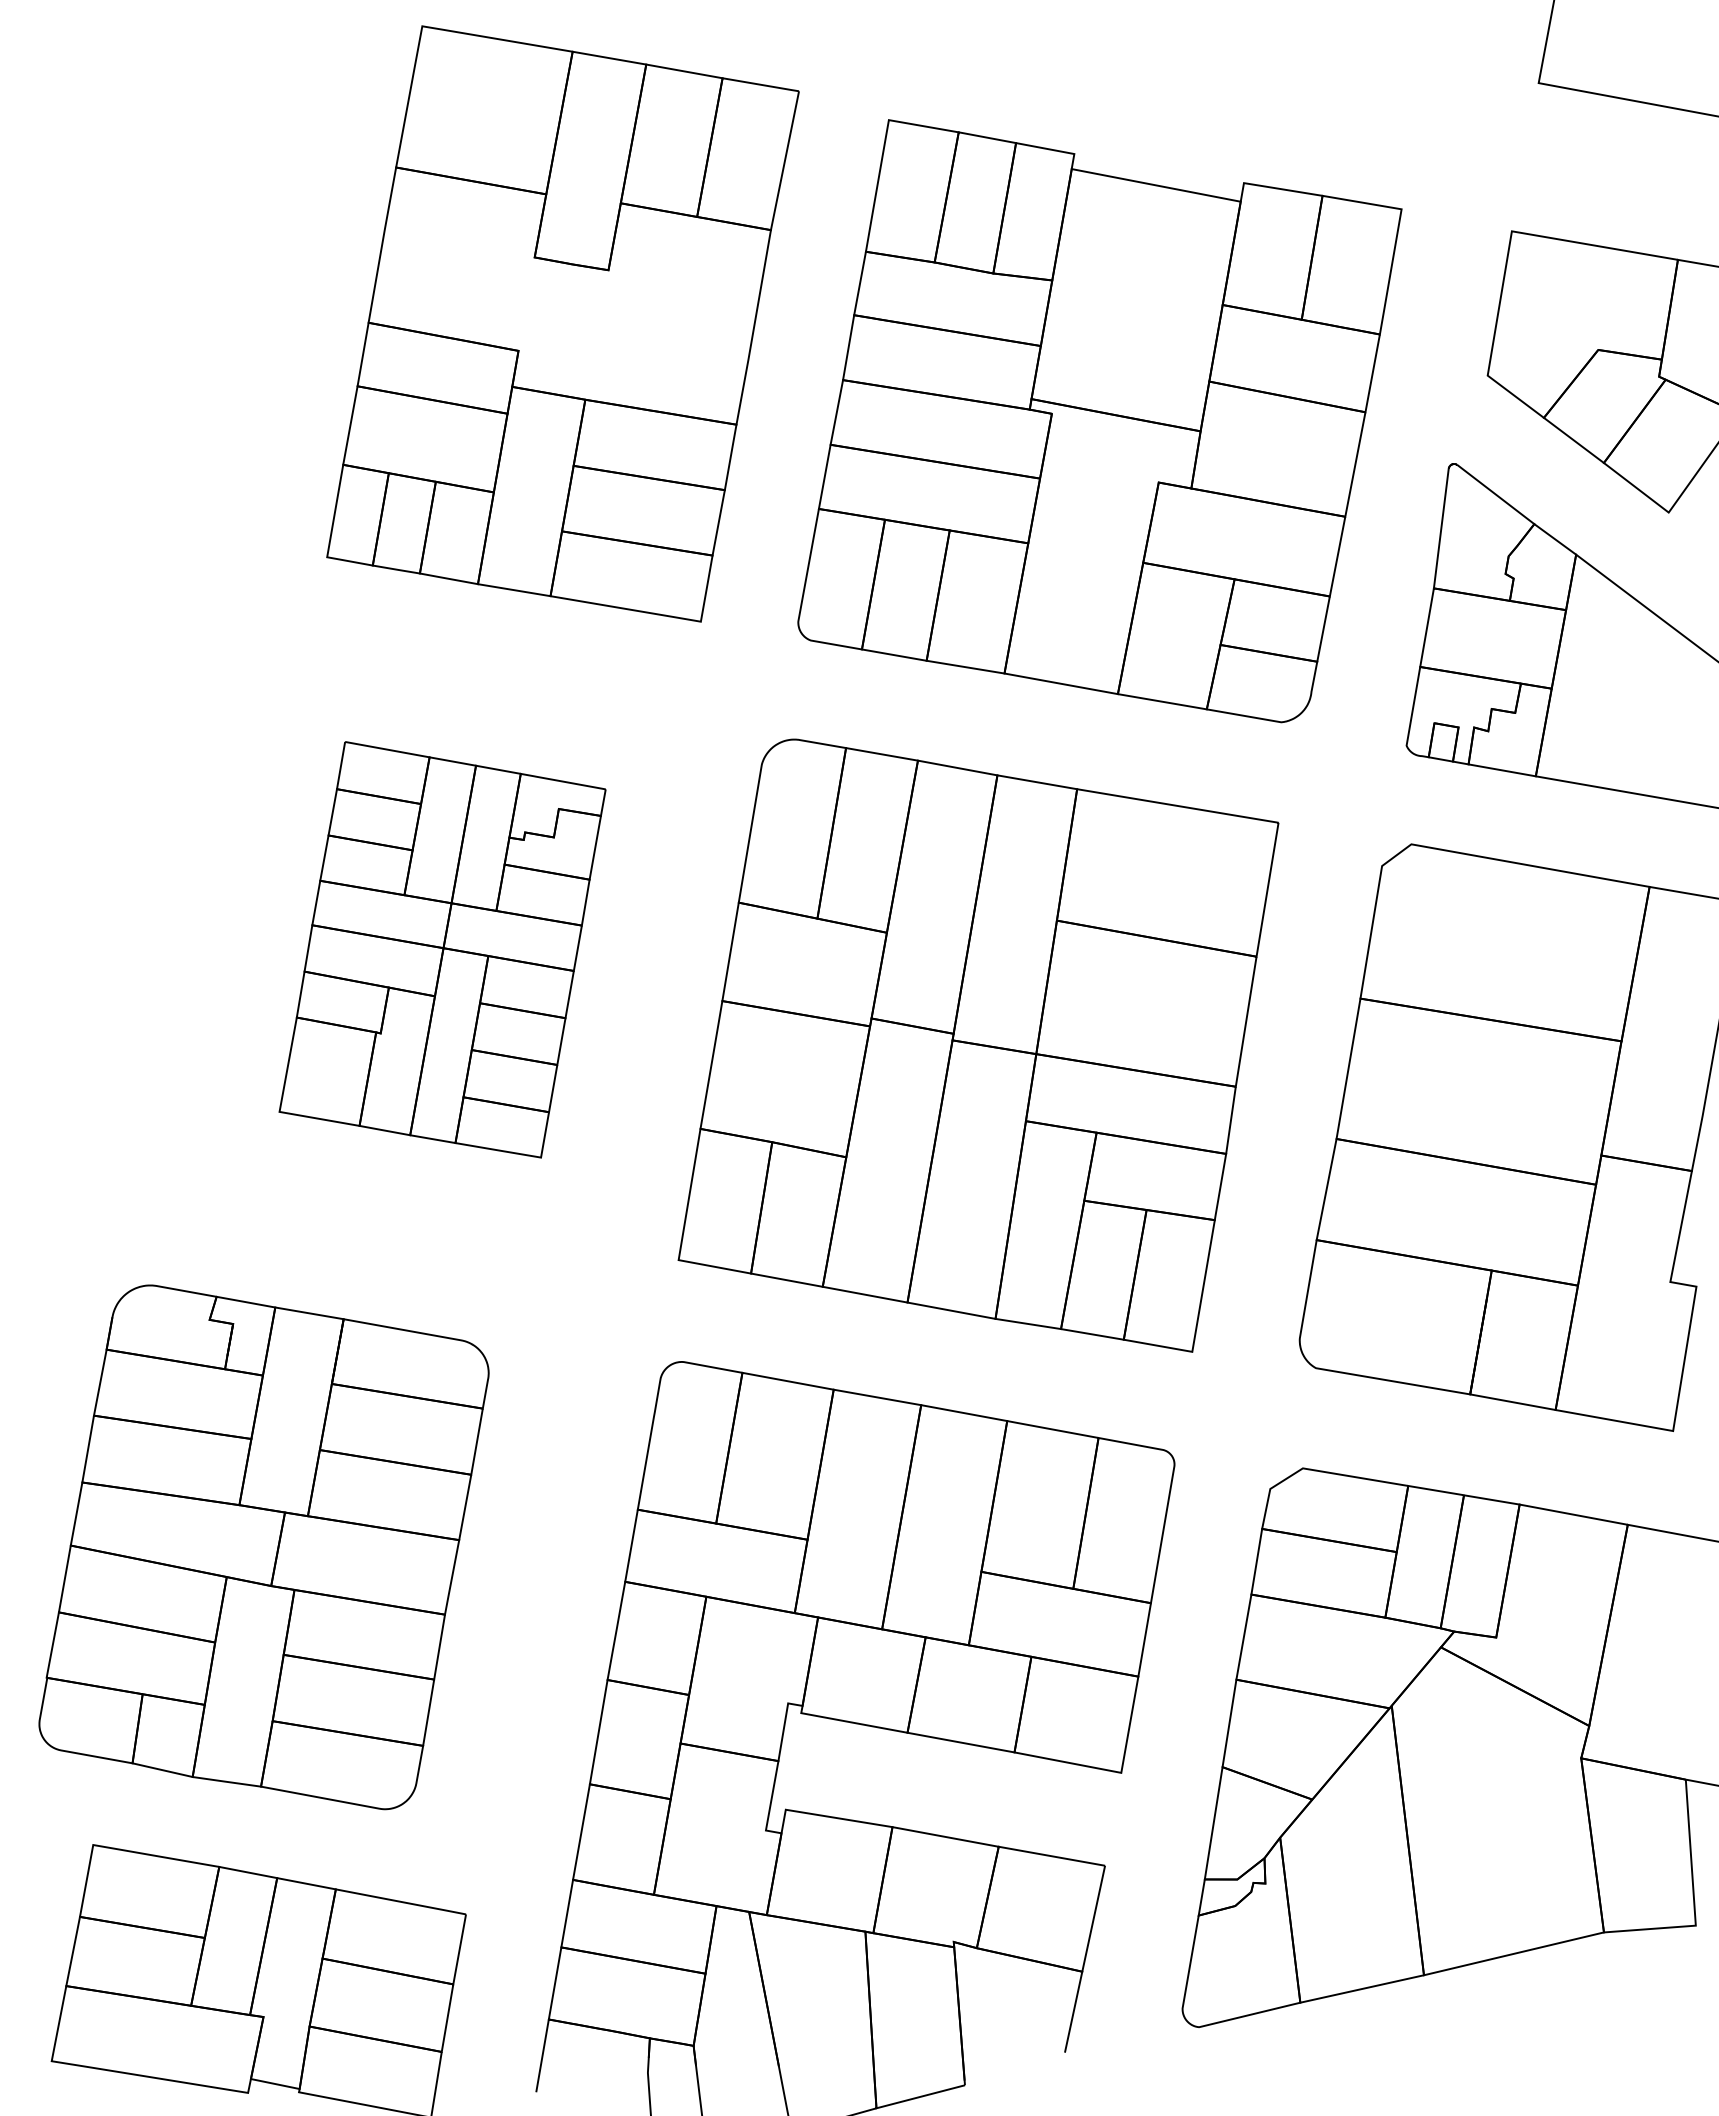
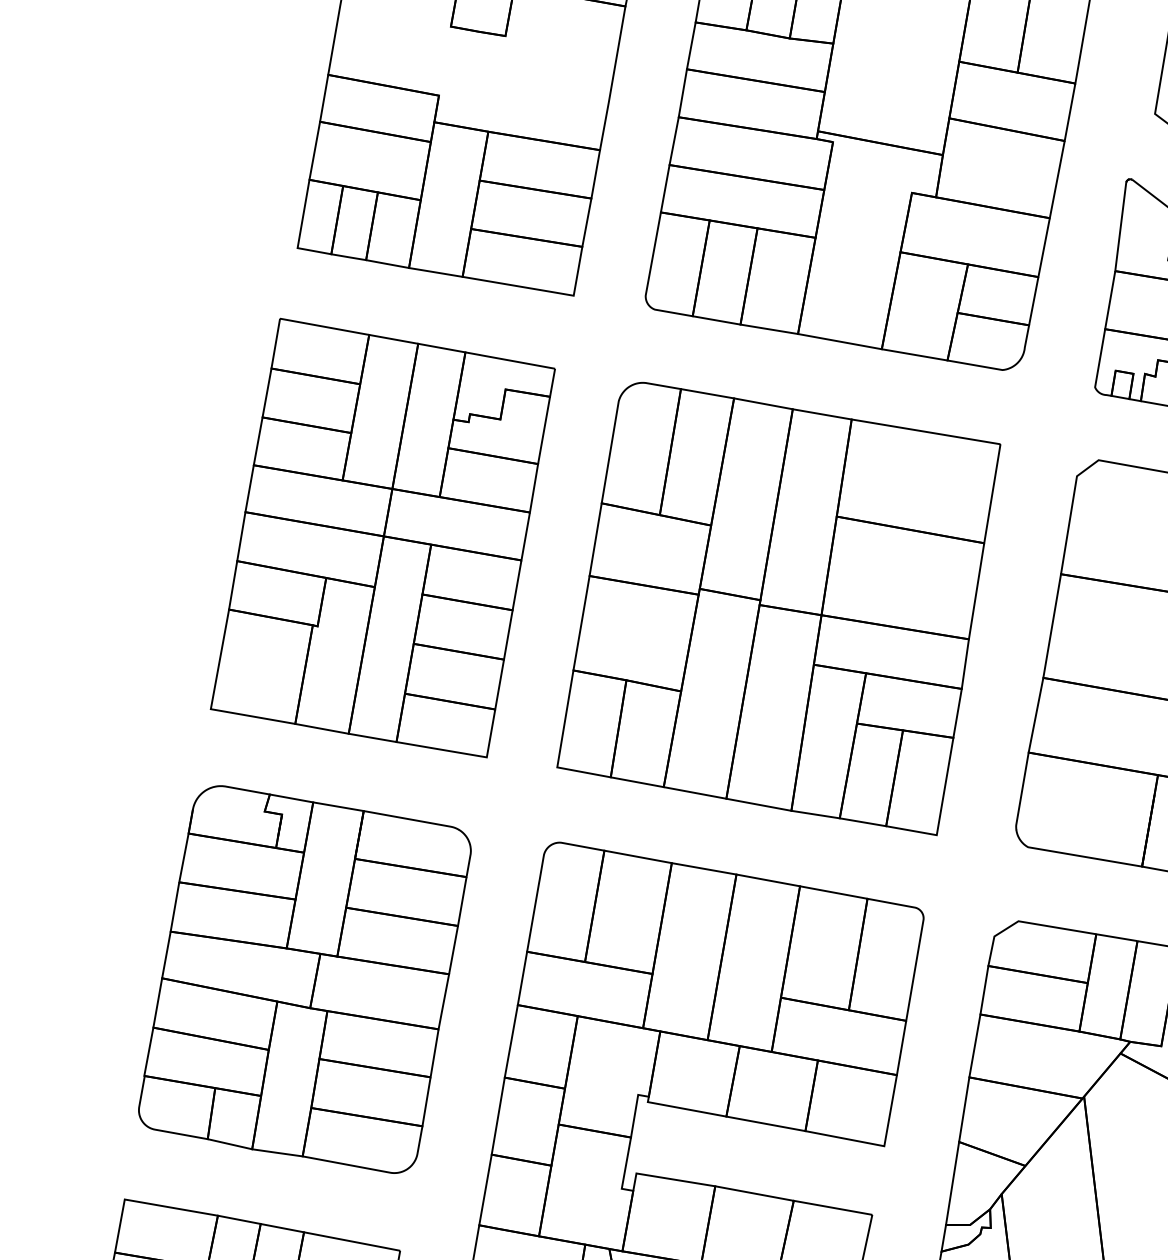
part: (442, 949) -> (382, 537), size x1.43
part: (263, 1547) -> (304, 979), moved

